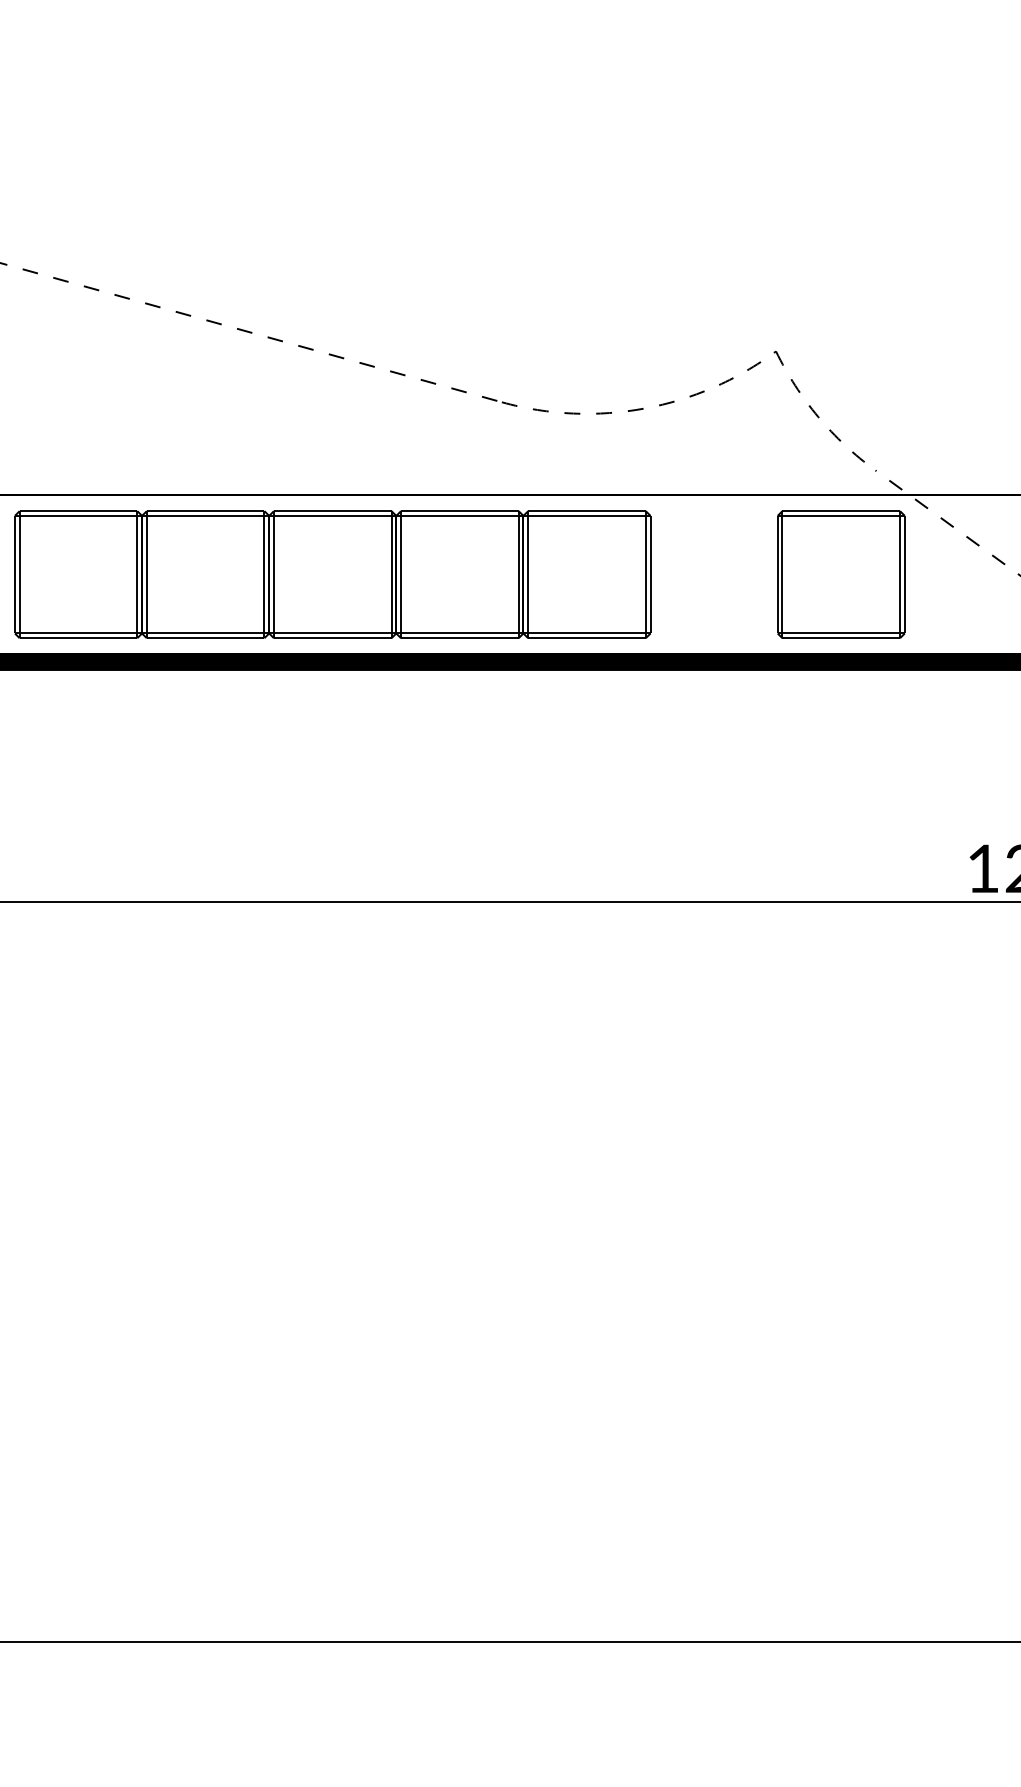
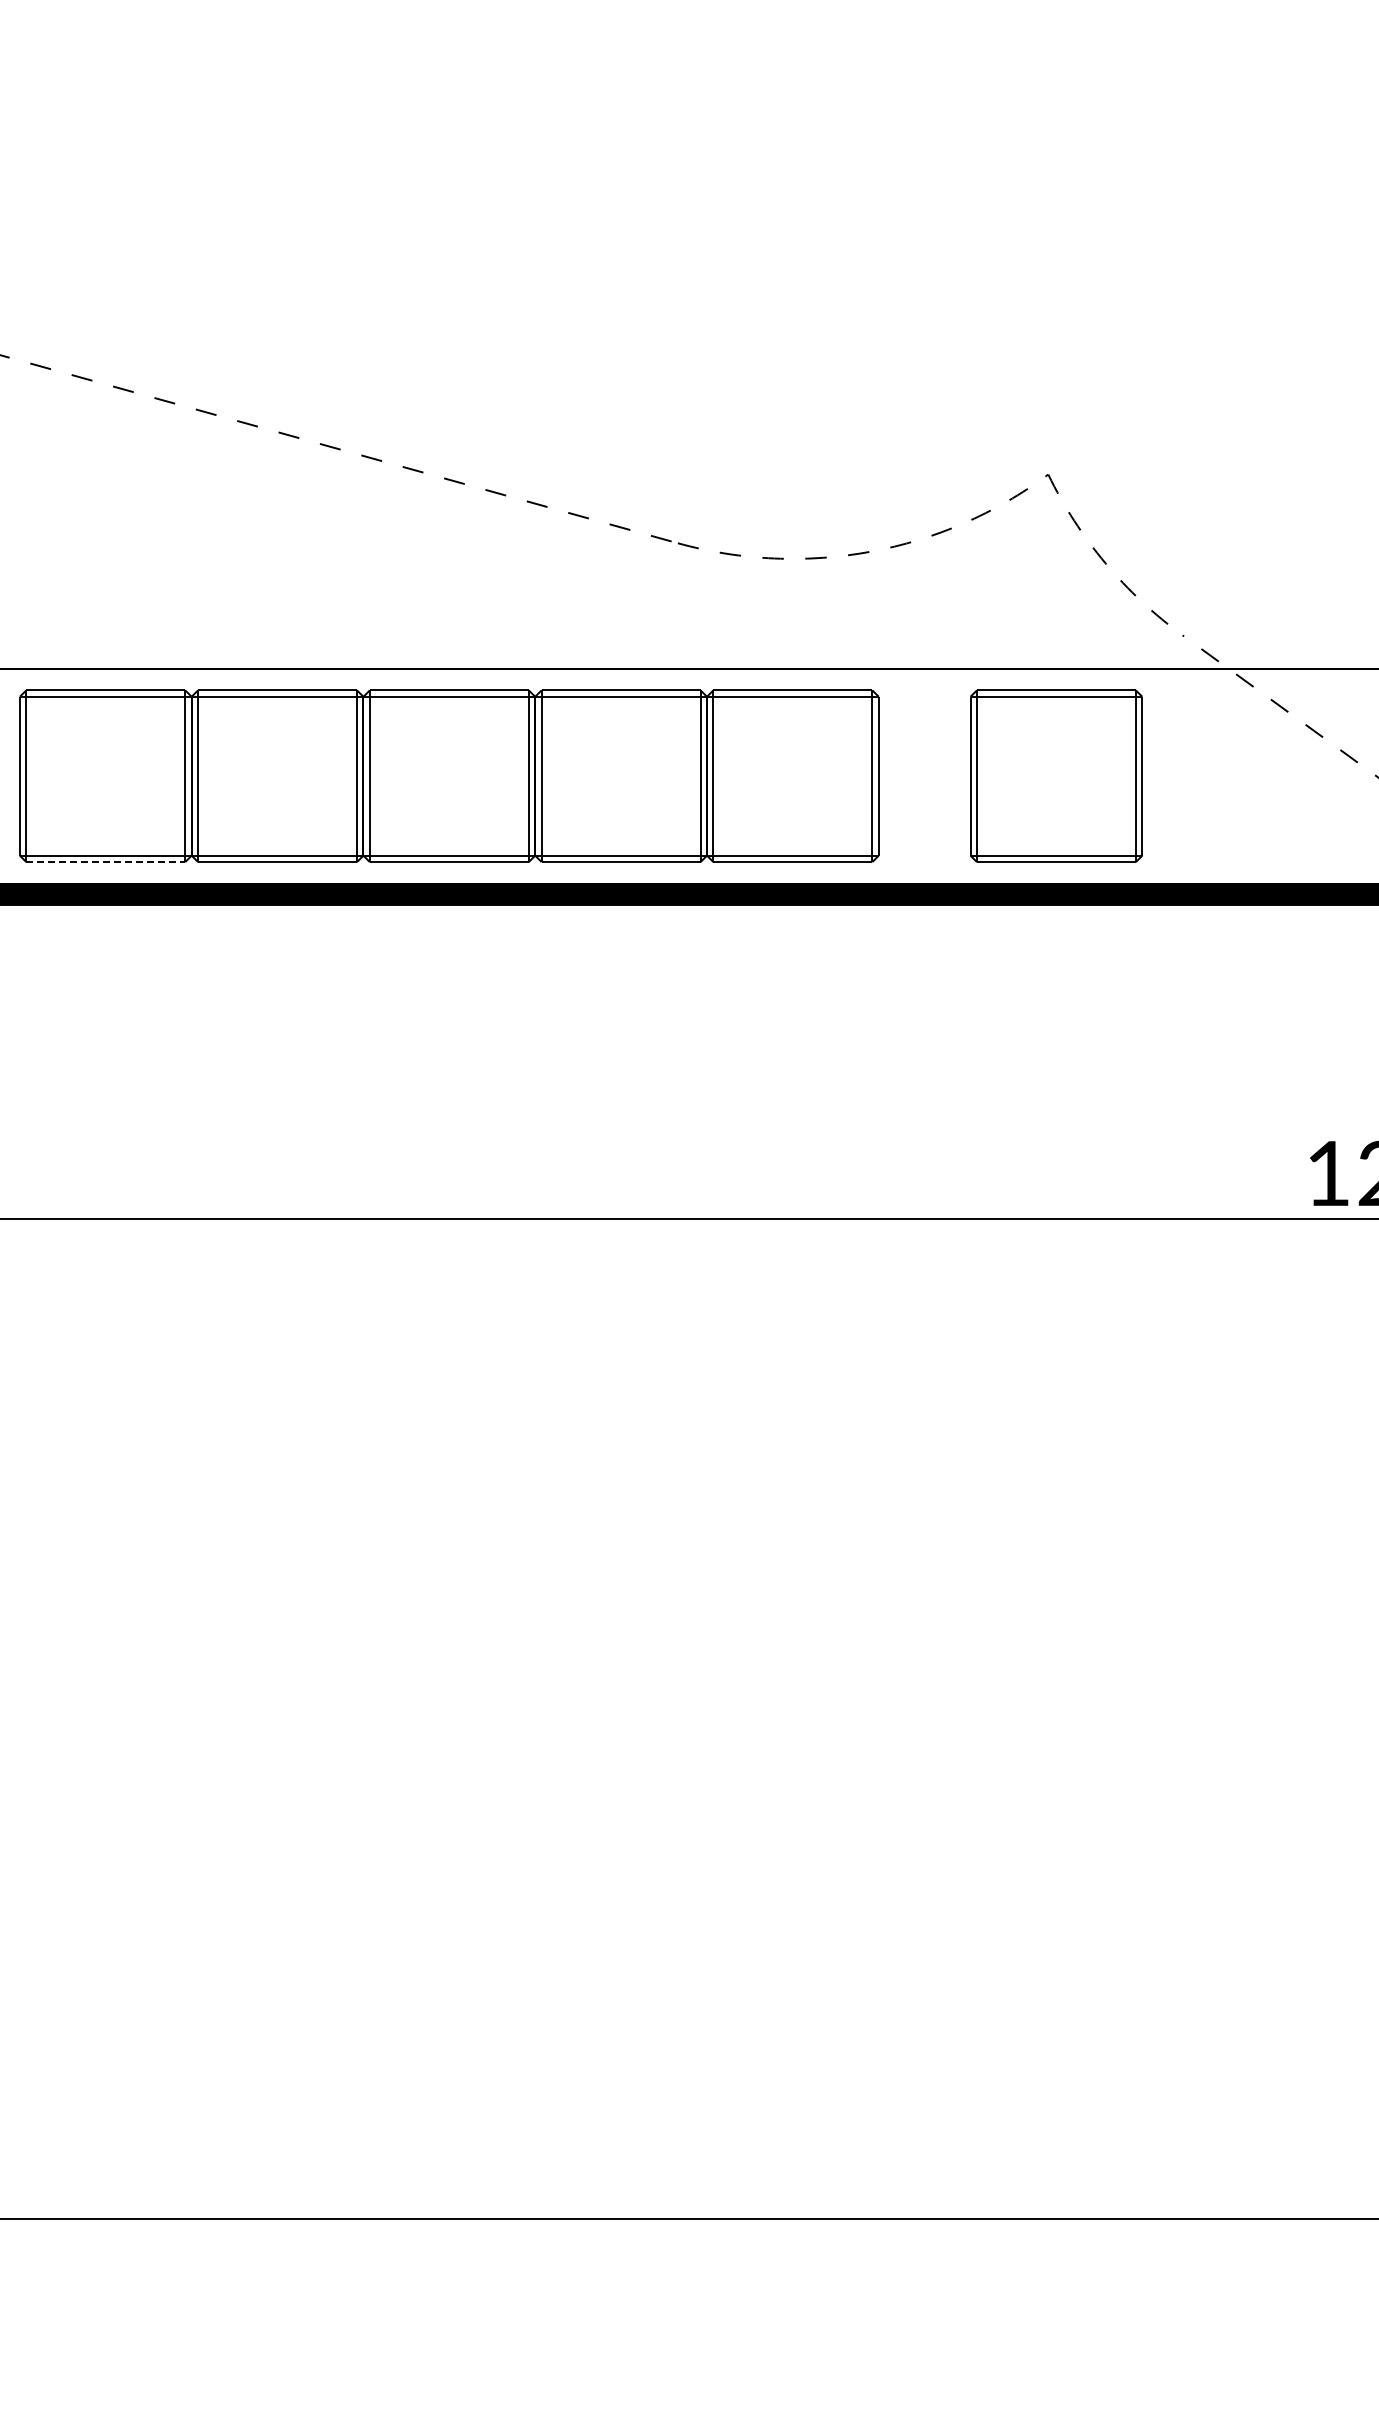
part: (841, 574) -> (1056, 775), moved
line: (79, 638) -> (106, 862), solid -> dashed

